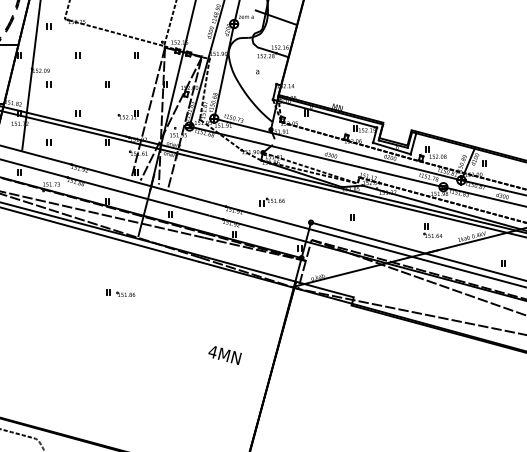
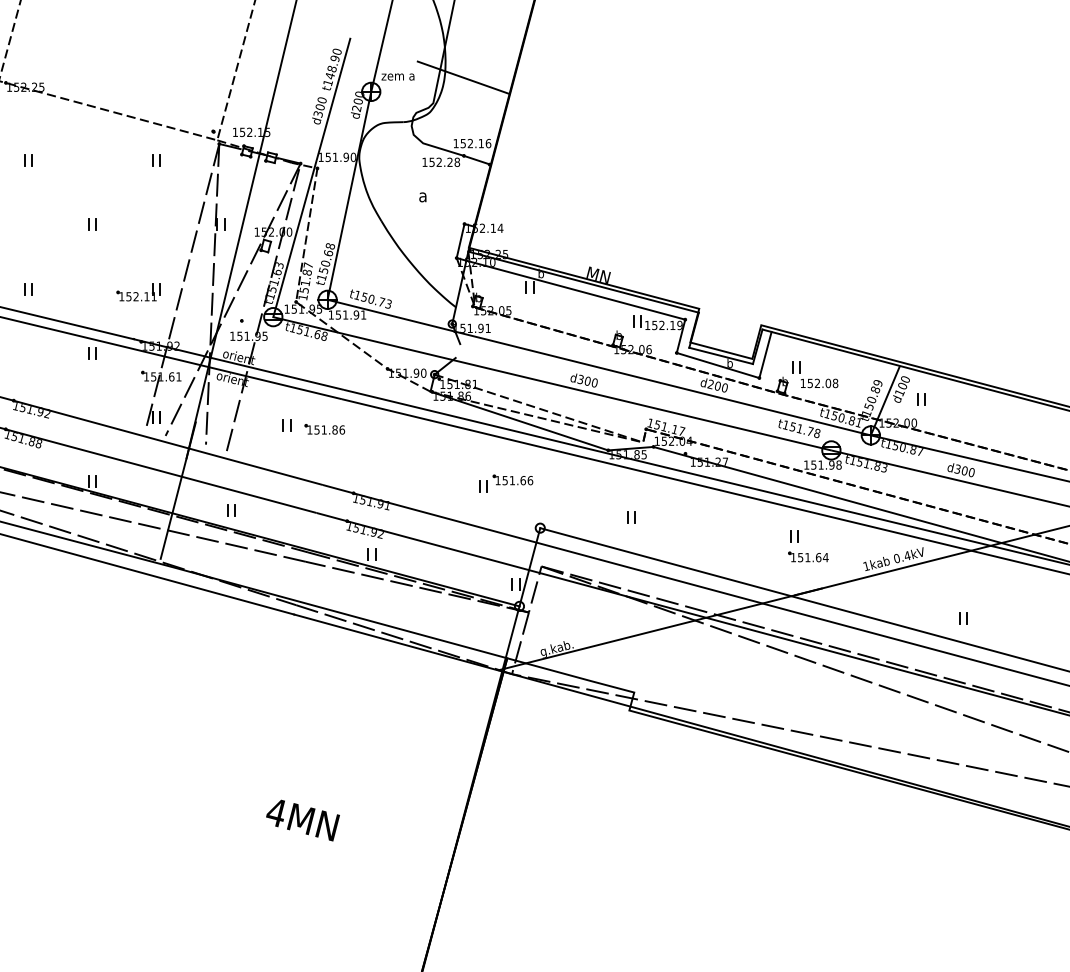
part: (271, 201) -> (503, 481), moved
part: (120, 292) -> (312, 424), moved
text: (224, 355) -> (301, 820), moved

